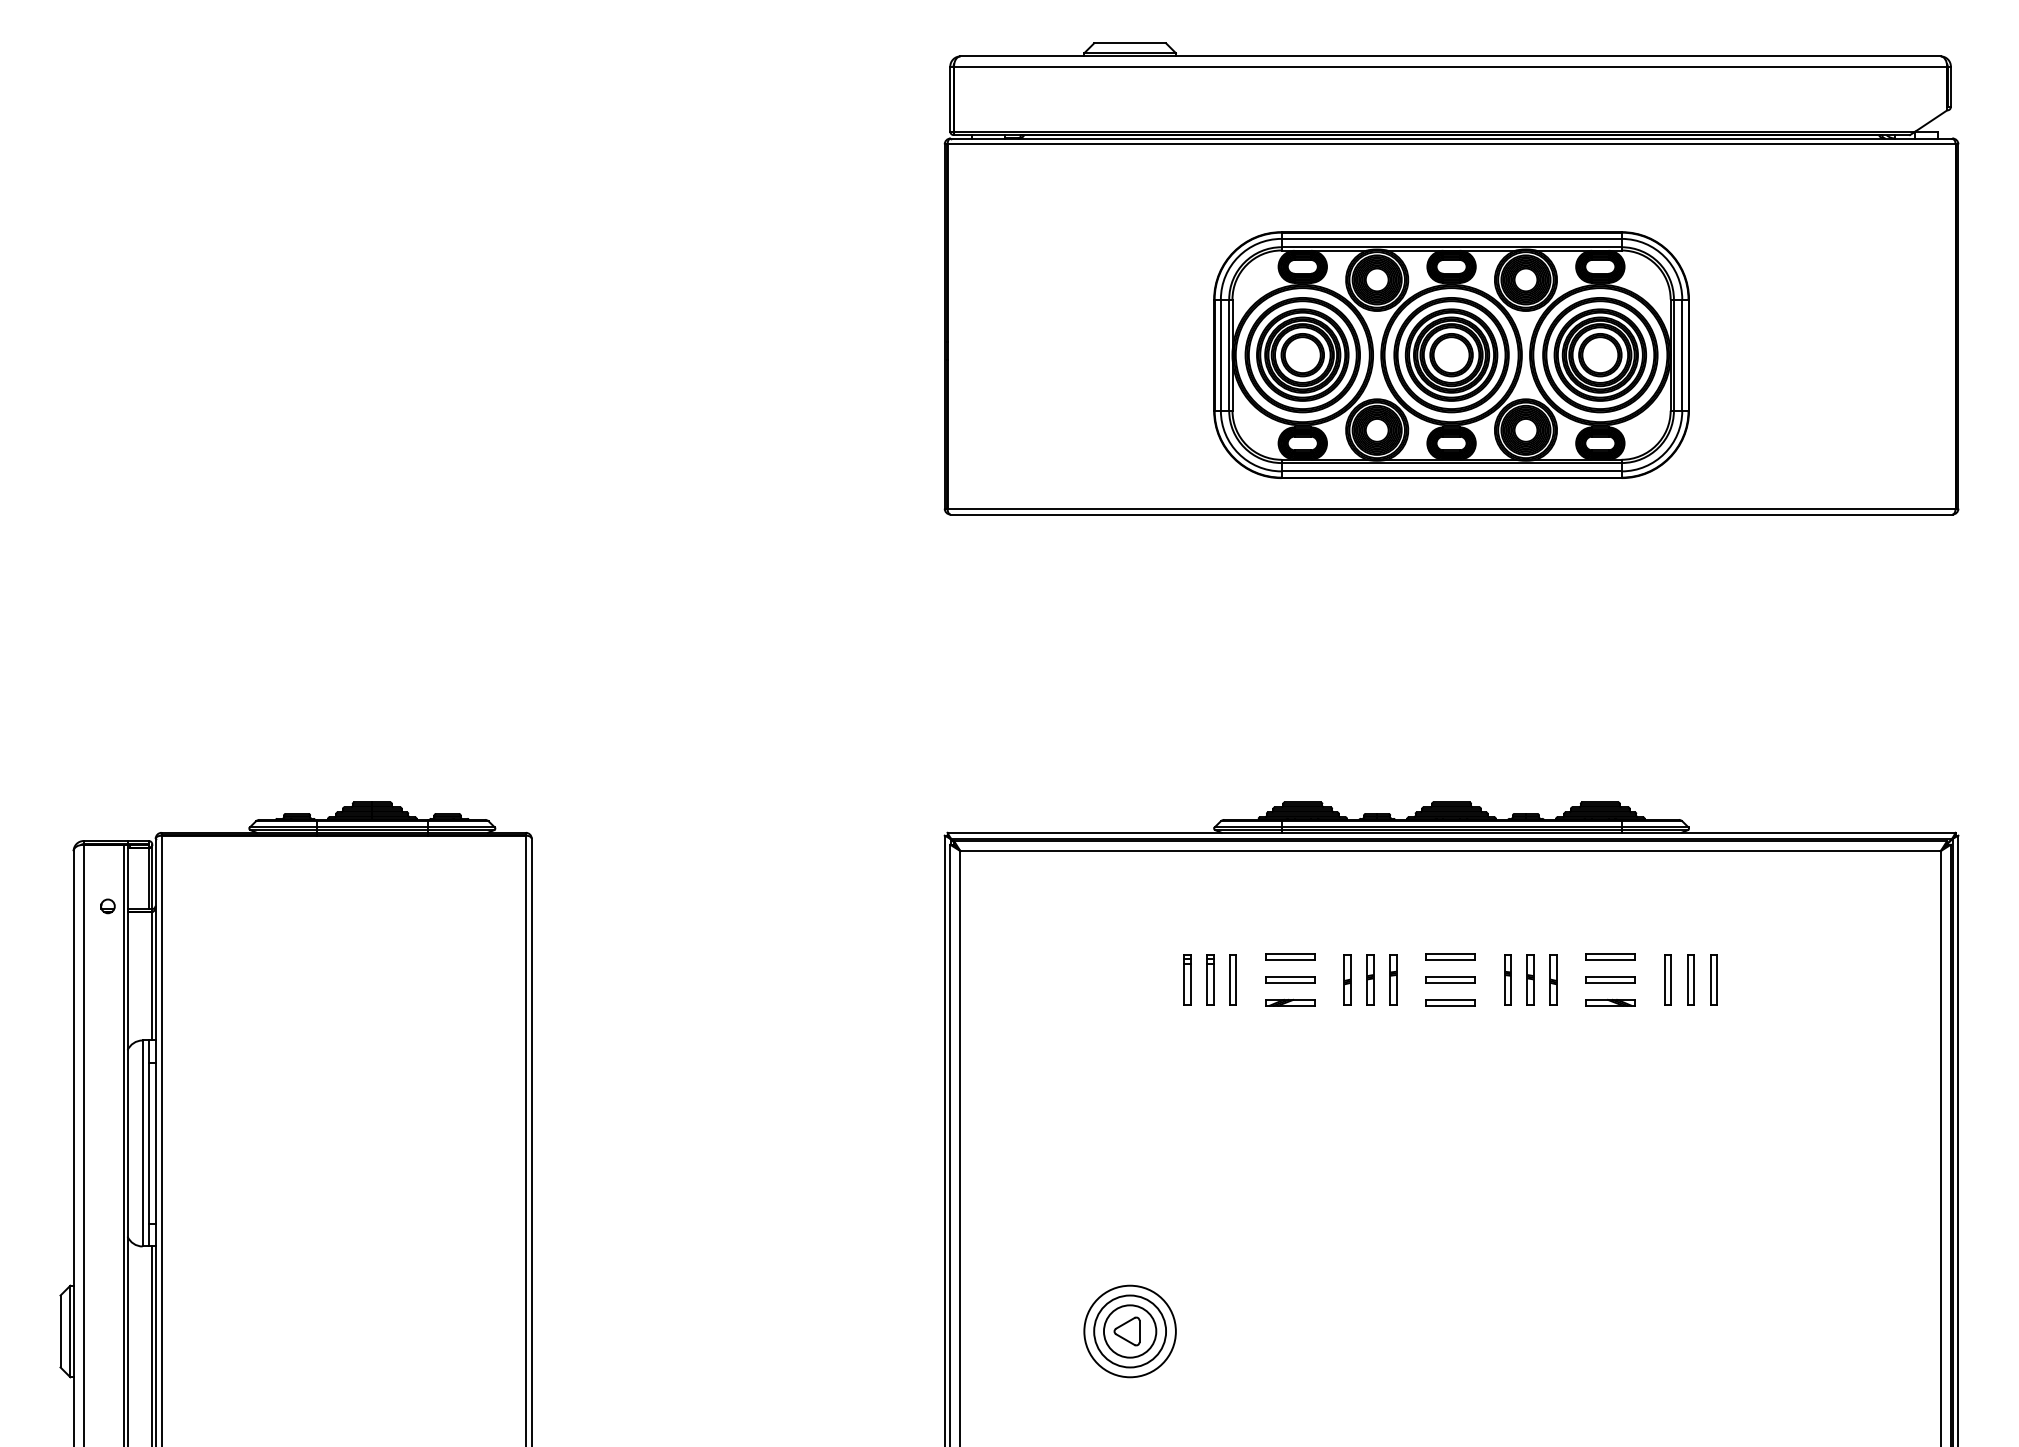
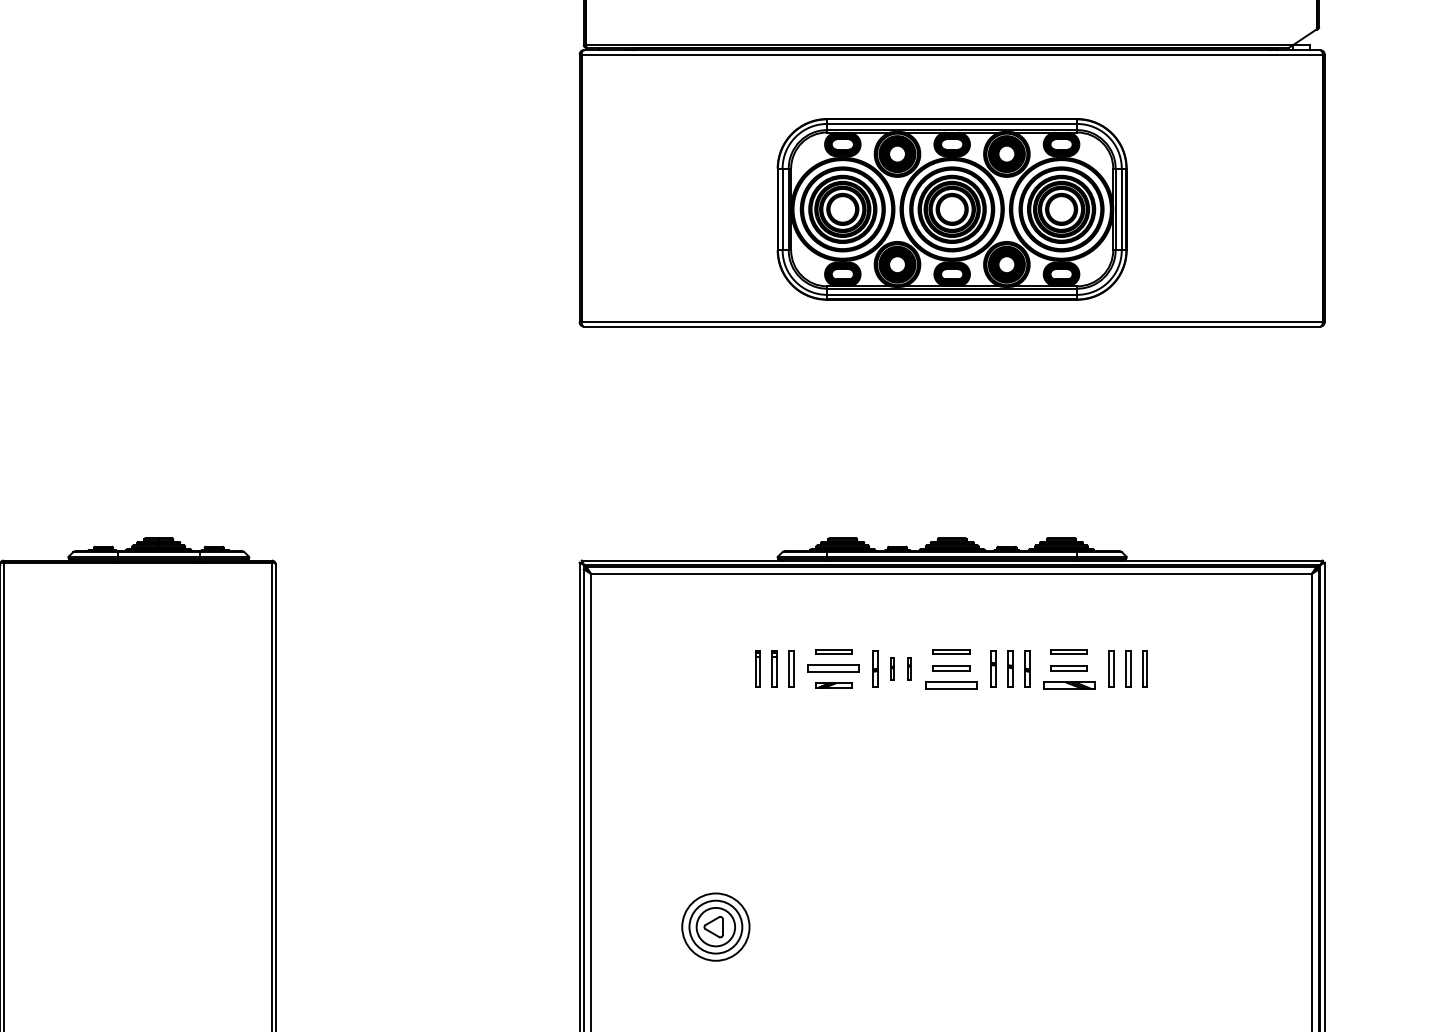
part: (1290, 979) -> (833, 668), size x1.4
part: (1370, 979) -> (892, 668), size x0.6
part: (1393, 979) -> (909, 668), size x0.6
part: (1450, 1002) -> (951, 685), size x1.4
part: (1610, 1002) -> (1069, 685), size x1.4

